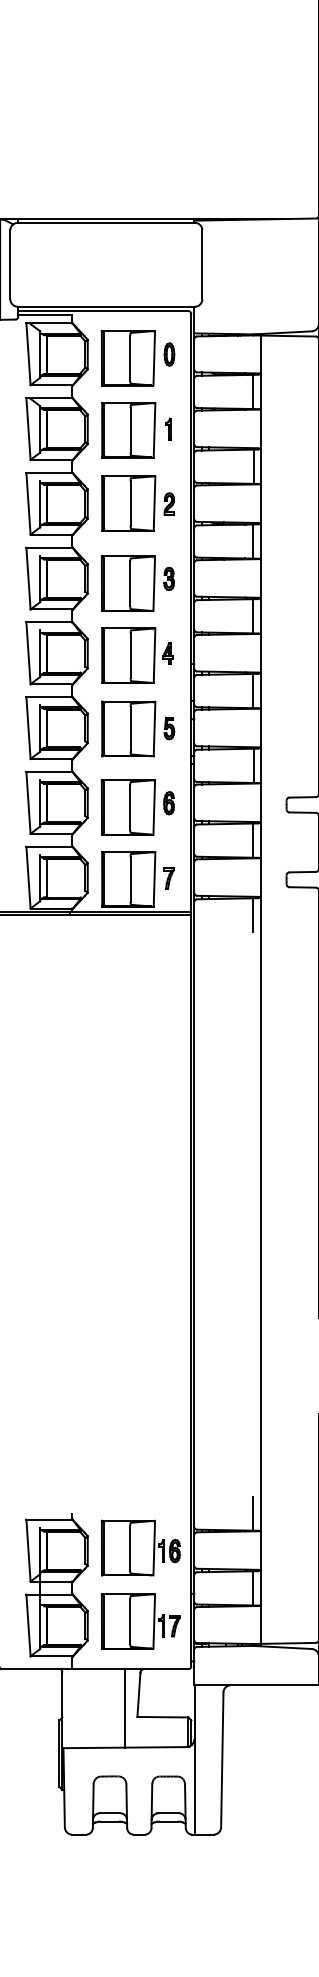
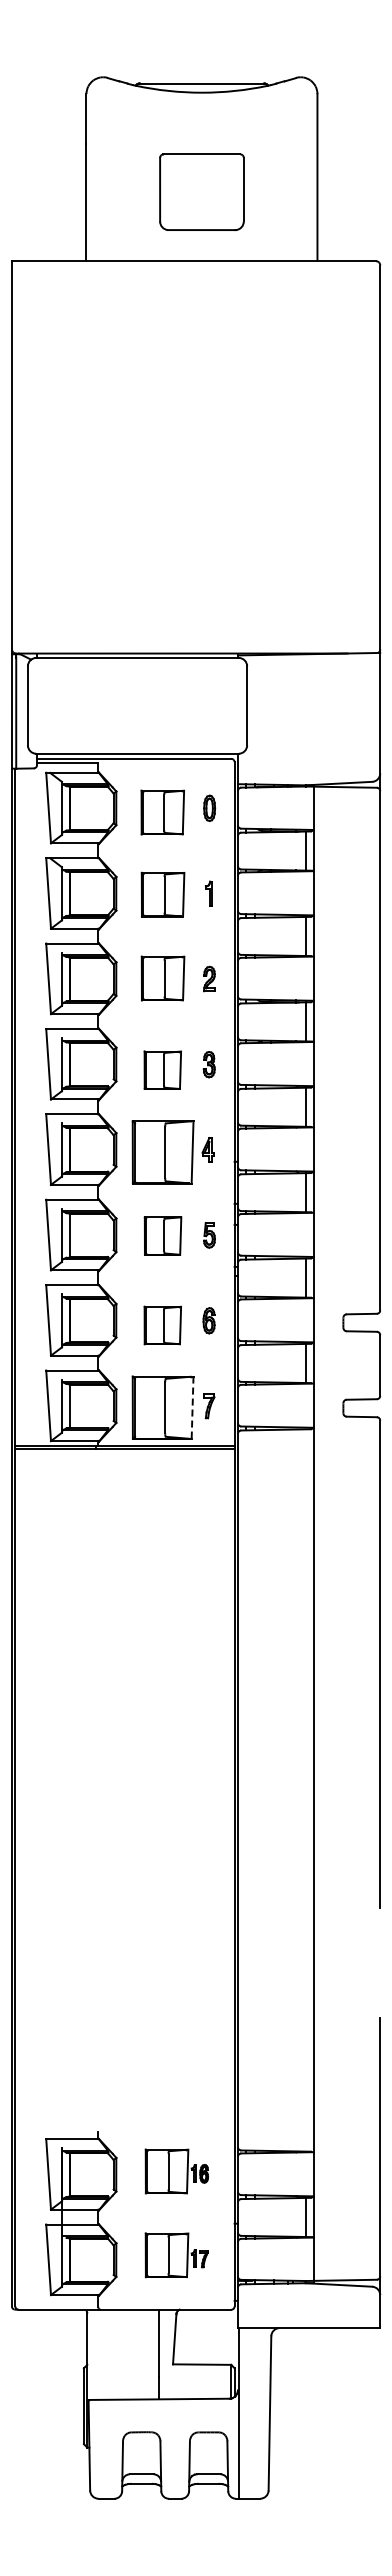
part: (128, 358) -> (162, 812), size x0.7
part: (128, 429) -> (162, 894), size x0.7
part: (128, 503) -> (162, 978), size x0.7
part: (128, 584) -> (162, 1070), size x0.6
part: (128, 728) -> (162, 1235), size x0.6
part: (128, 807) -> (162, 1325), size x0.6
line: (154, 880) -> (192, 1408), solid -> dashed
line: (253, 915) -> (305, 1448), removed
line: (253, 1513) -> (305, 2131), removed
part: (140, 1548) -> (176, 2171), size x0.7
part: (140, 1621) -> (176, 2255), size x0.7

